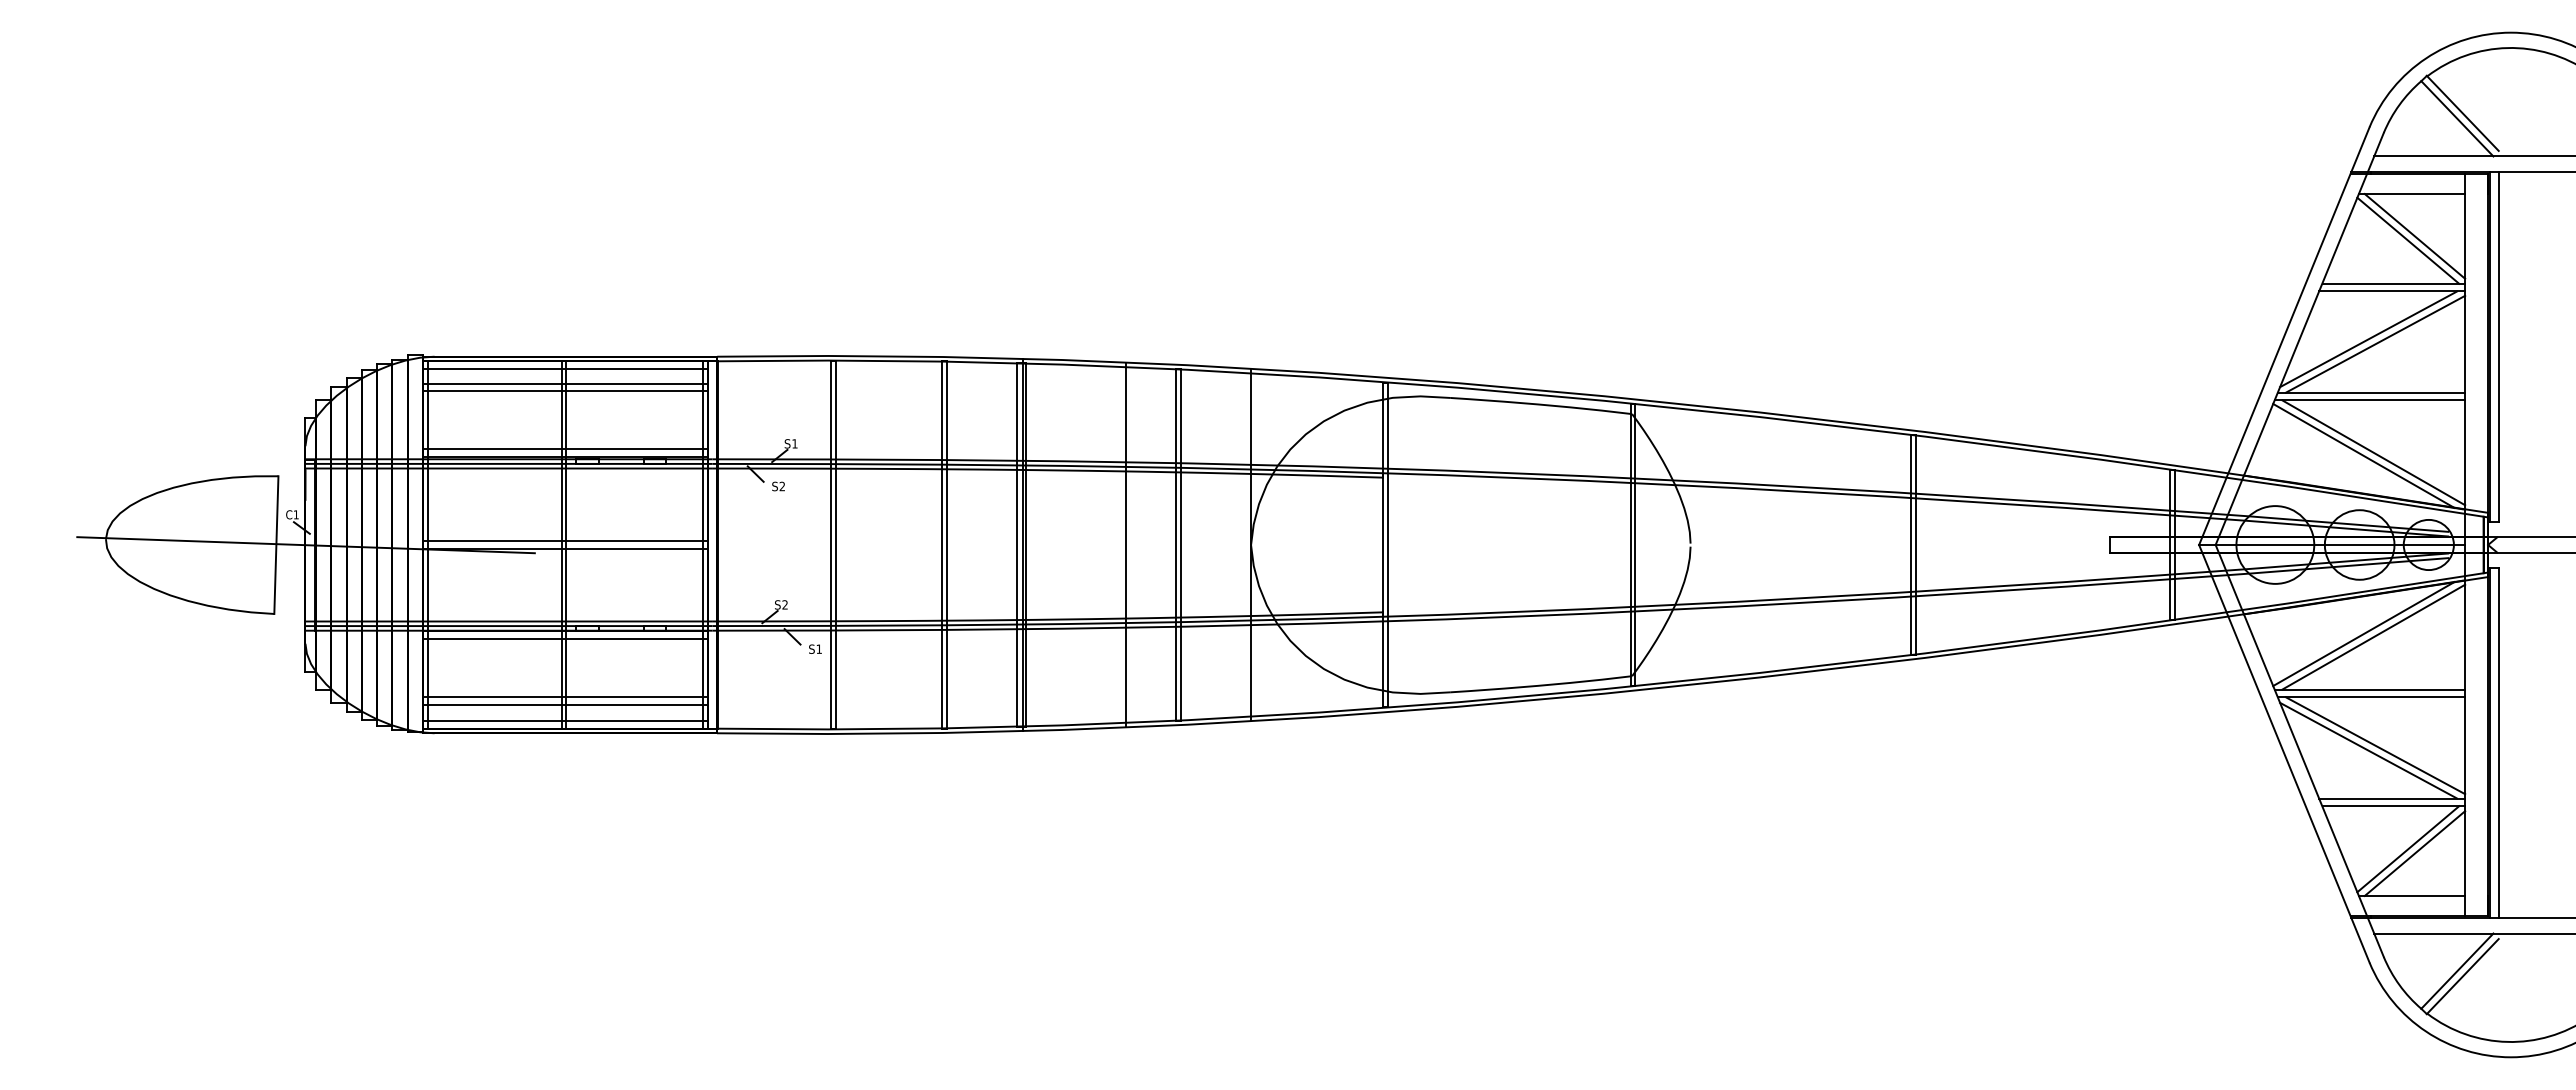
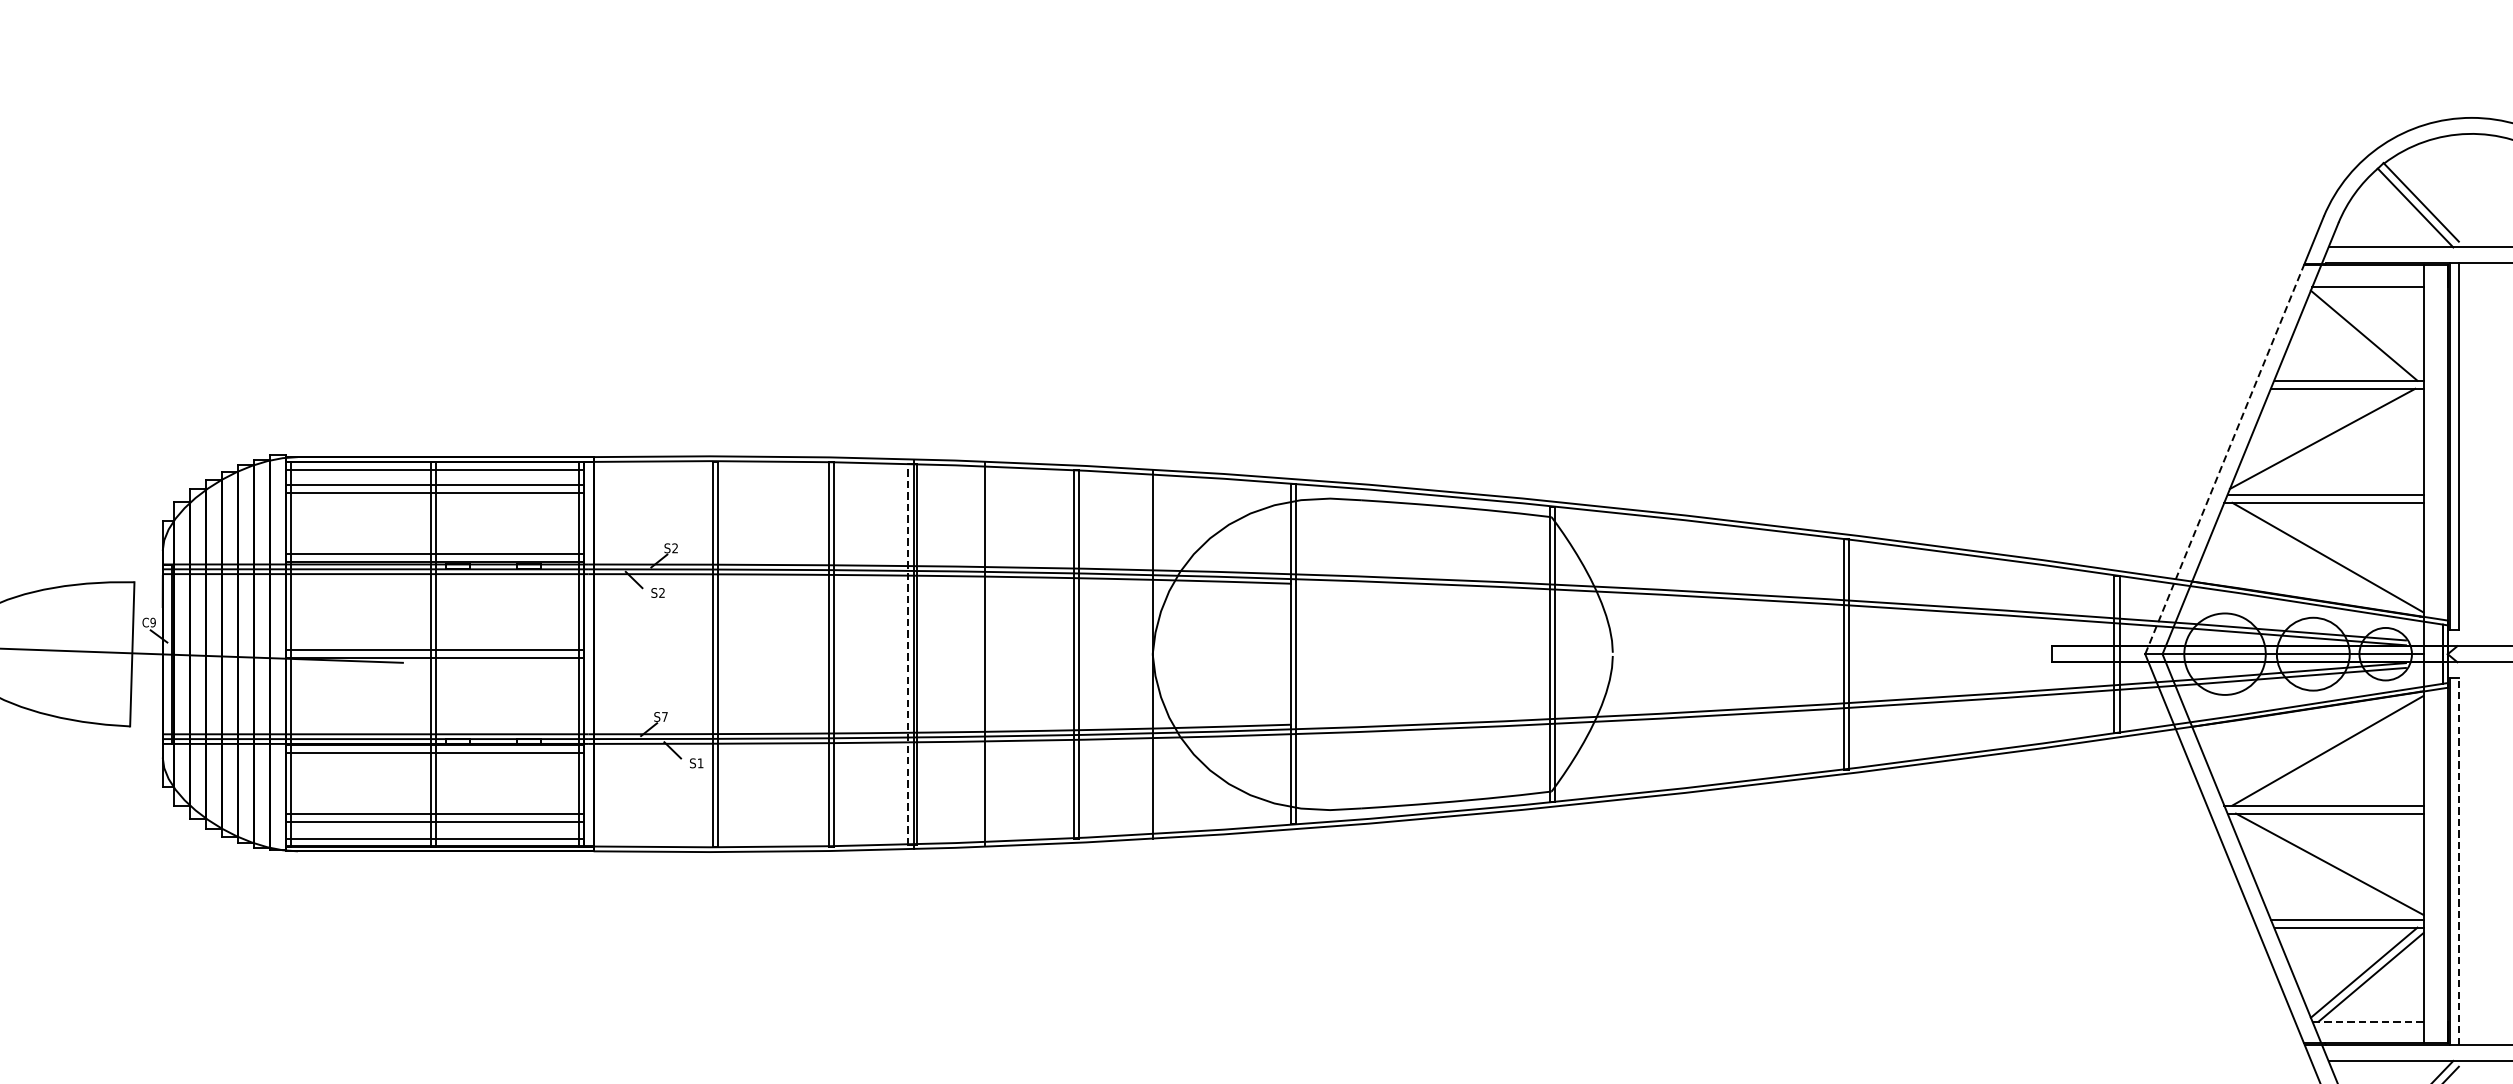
line: (2414, 236) -> (2370, 331), removed
line: (2375, 343) -> (2329, 443), removed
line: (2274, 359) -> (2224, 460), solid -> dashed
text: (794, 443) -> (674, 547), S1 -> S2
line: (2363, 455) -> (2317, 560), removed
text: (295, 514) -> (152, 622), C1 -> C9
line: (1017, 544) -> (908, 653), solid -> dashed
line: (1125, 544) -> (984, 653), moved
text: (784, 604) -> (664, 716), S2 -> S7
line: (2363, 633) -> (2317, 746), removed
line: (2498, 742) -> (2458, 860), solid -> dashed
line: (2368, 750) -> (2322, 869), removed
line: (2411, 895) -> (2367, 1021), solid -> dashed

